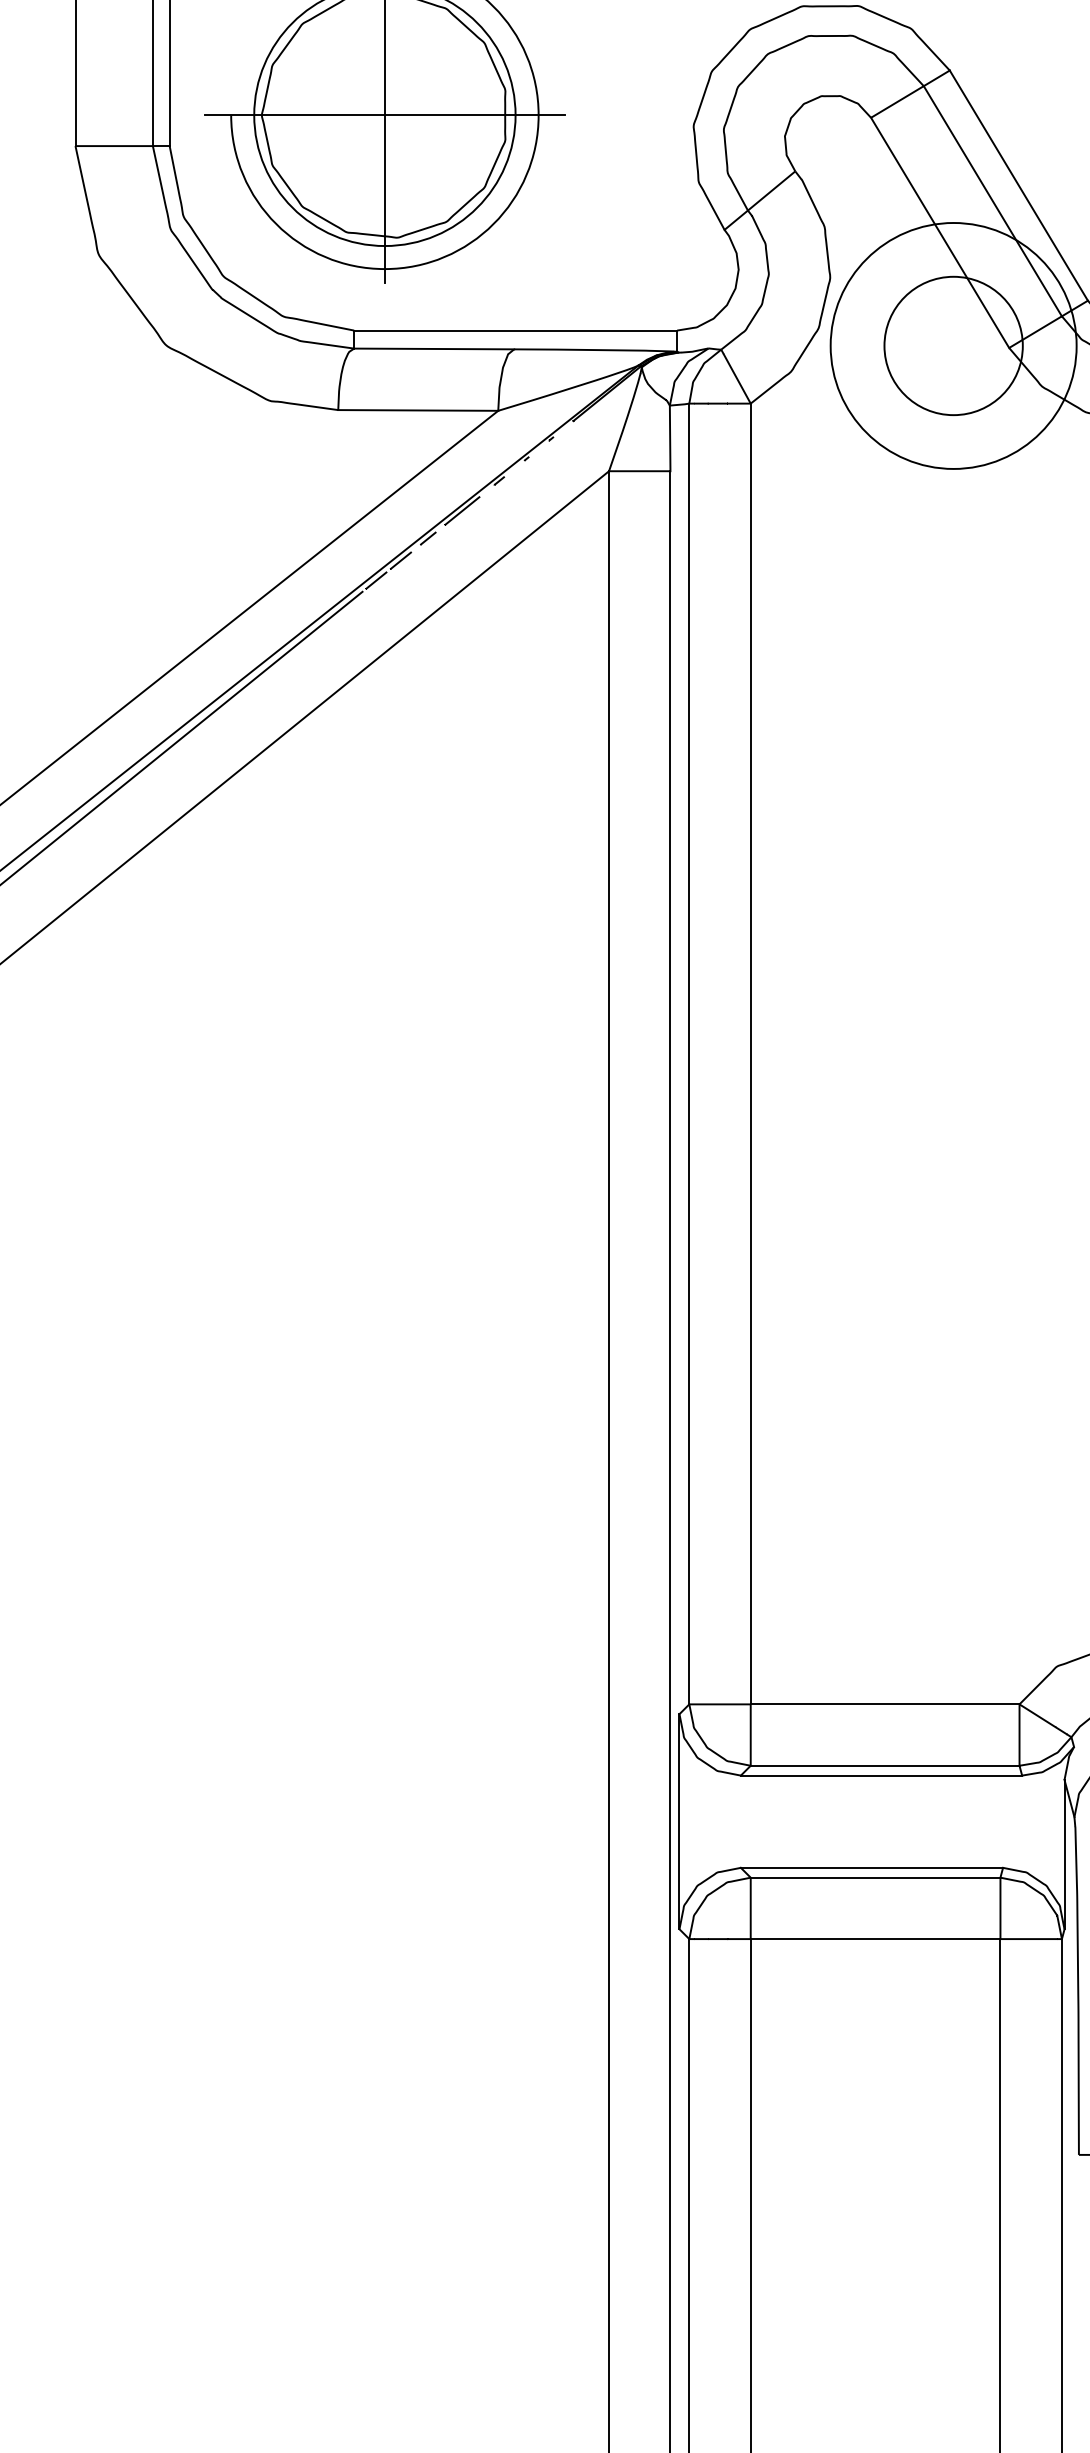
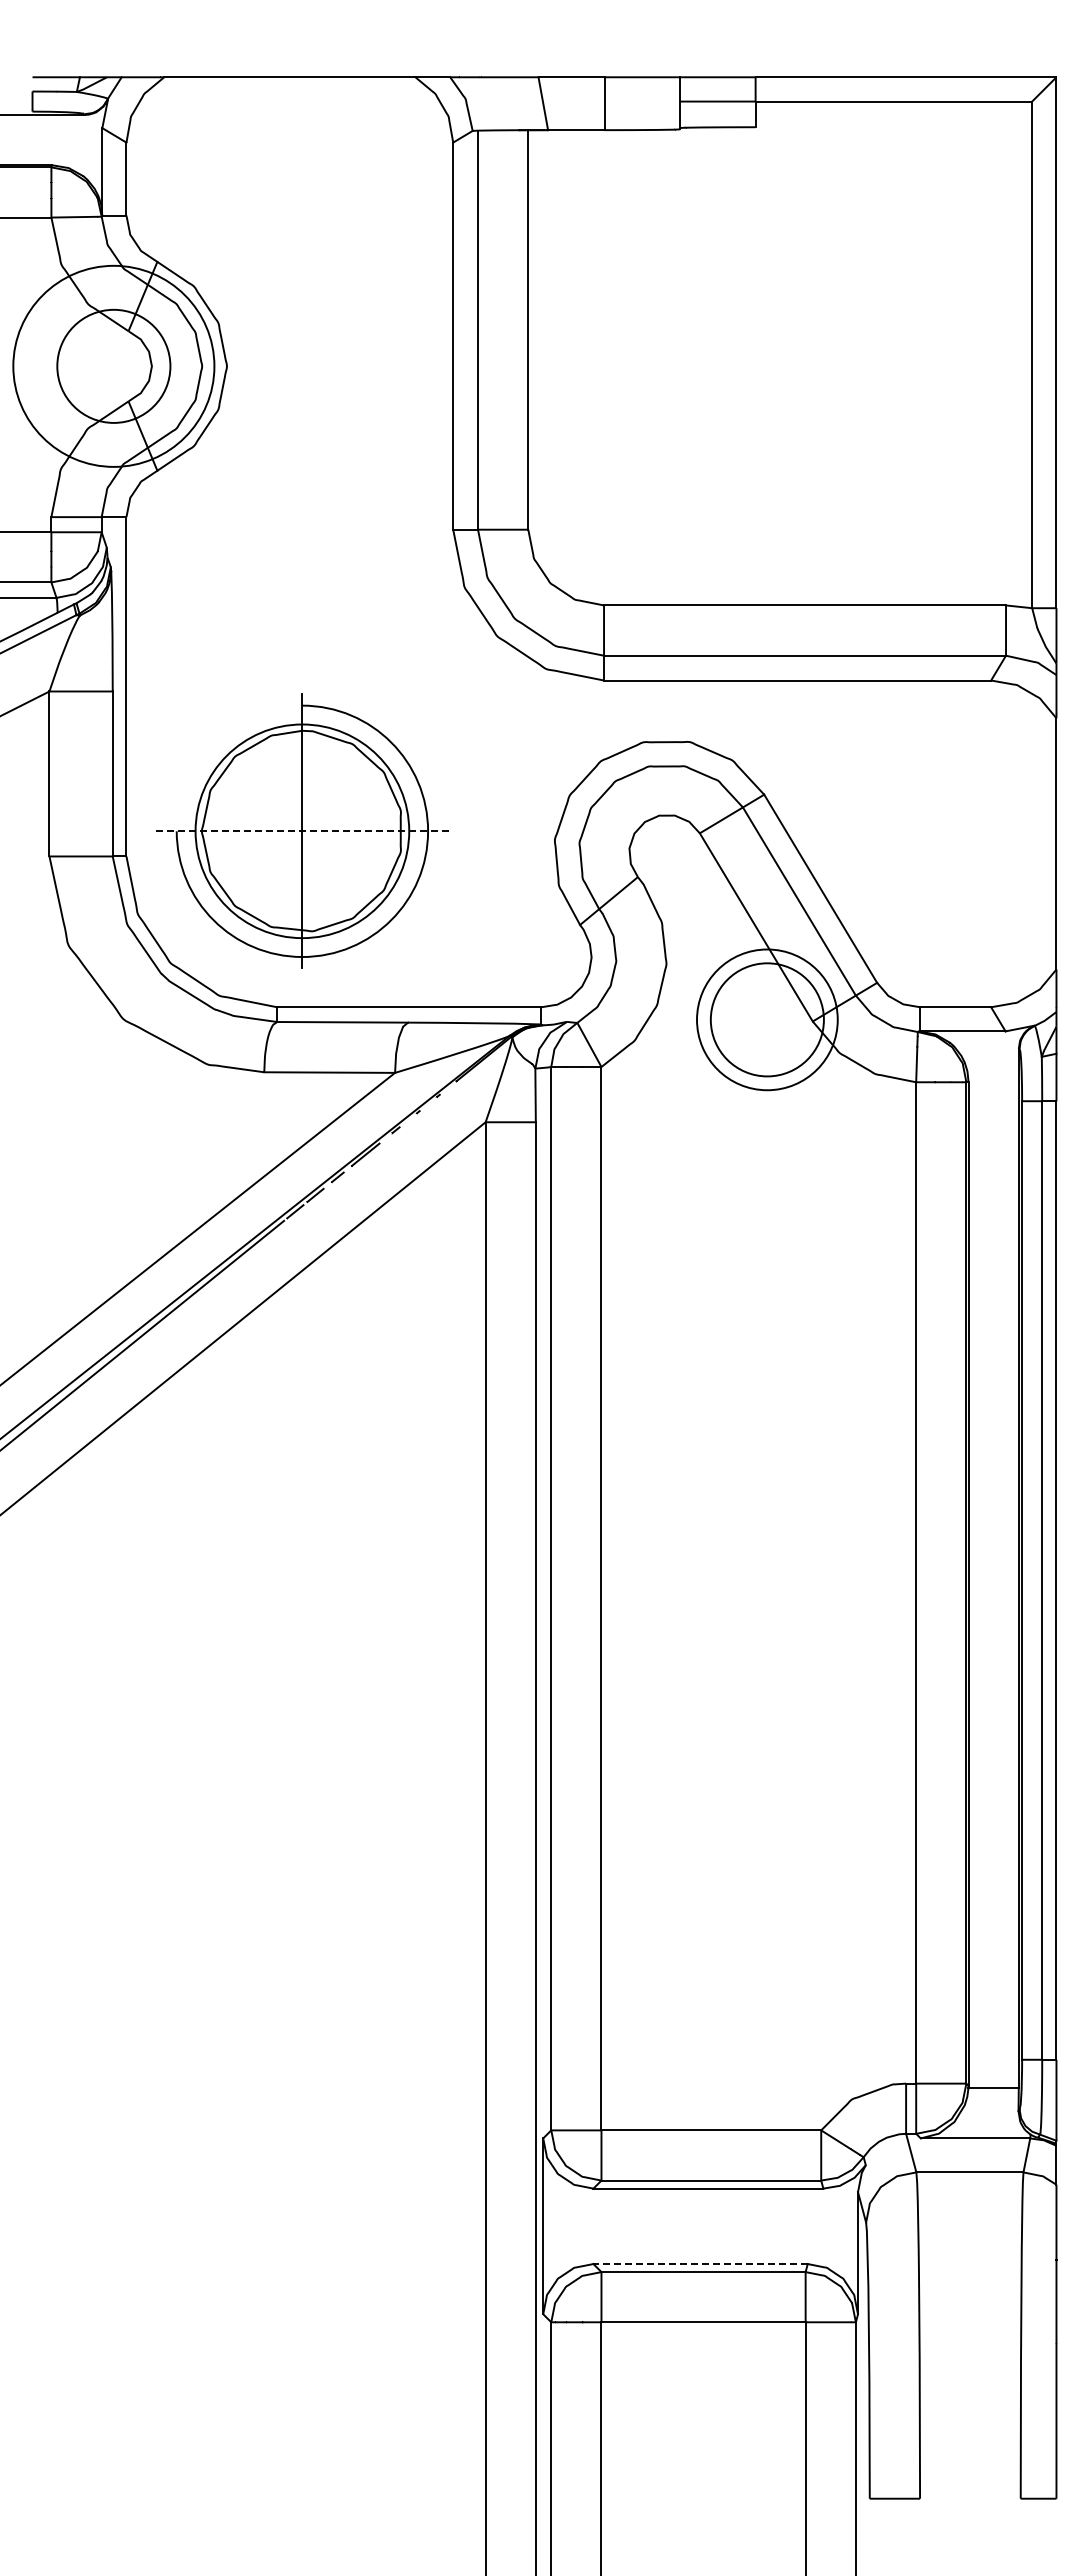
line: (385, 115) -> (302, 831), solid -> dashed
circle: (952, 345) -> (766, 1019), size x0.7
line: (871, 1868) -> (700, 2264), solid -> dashed

